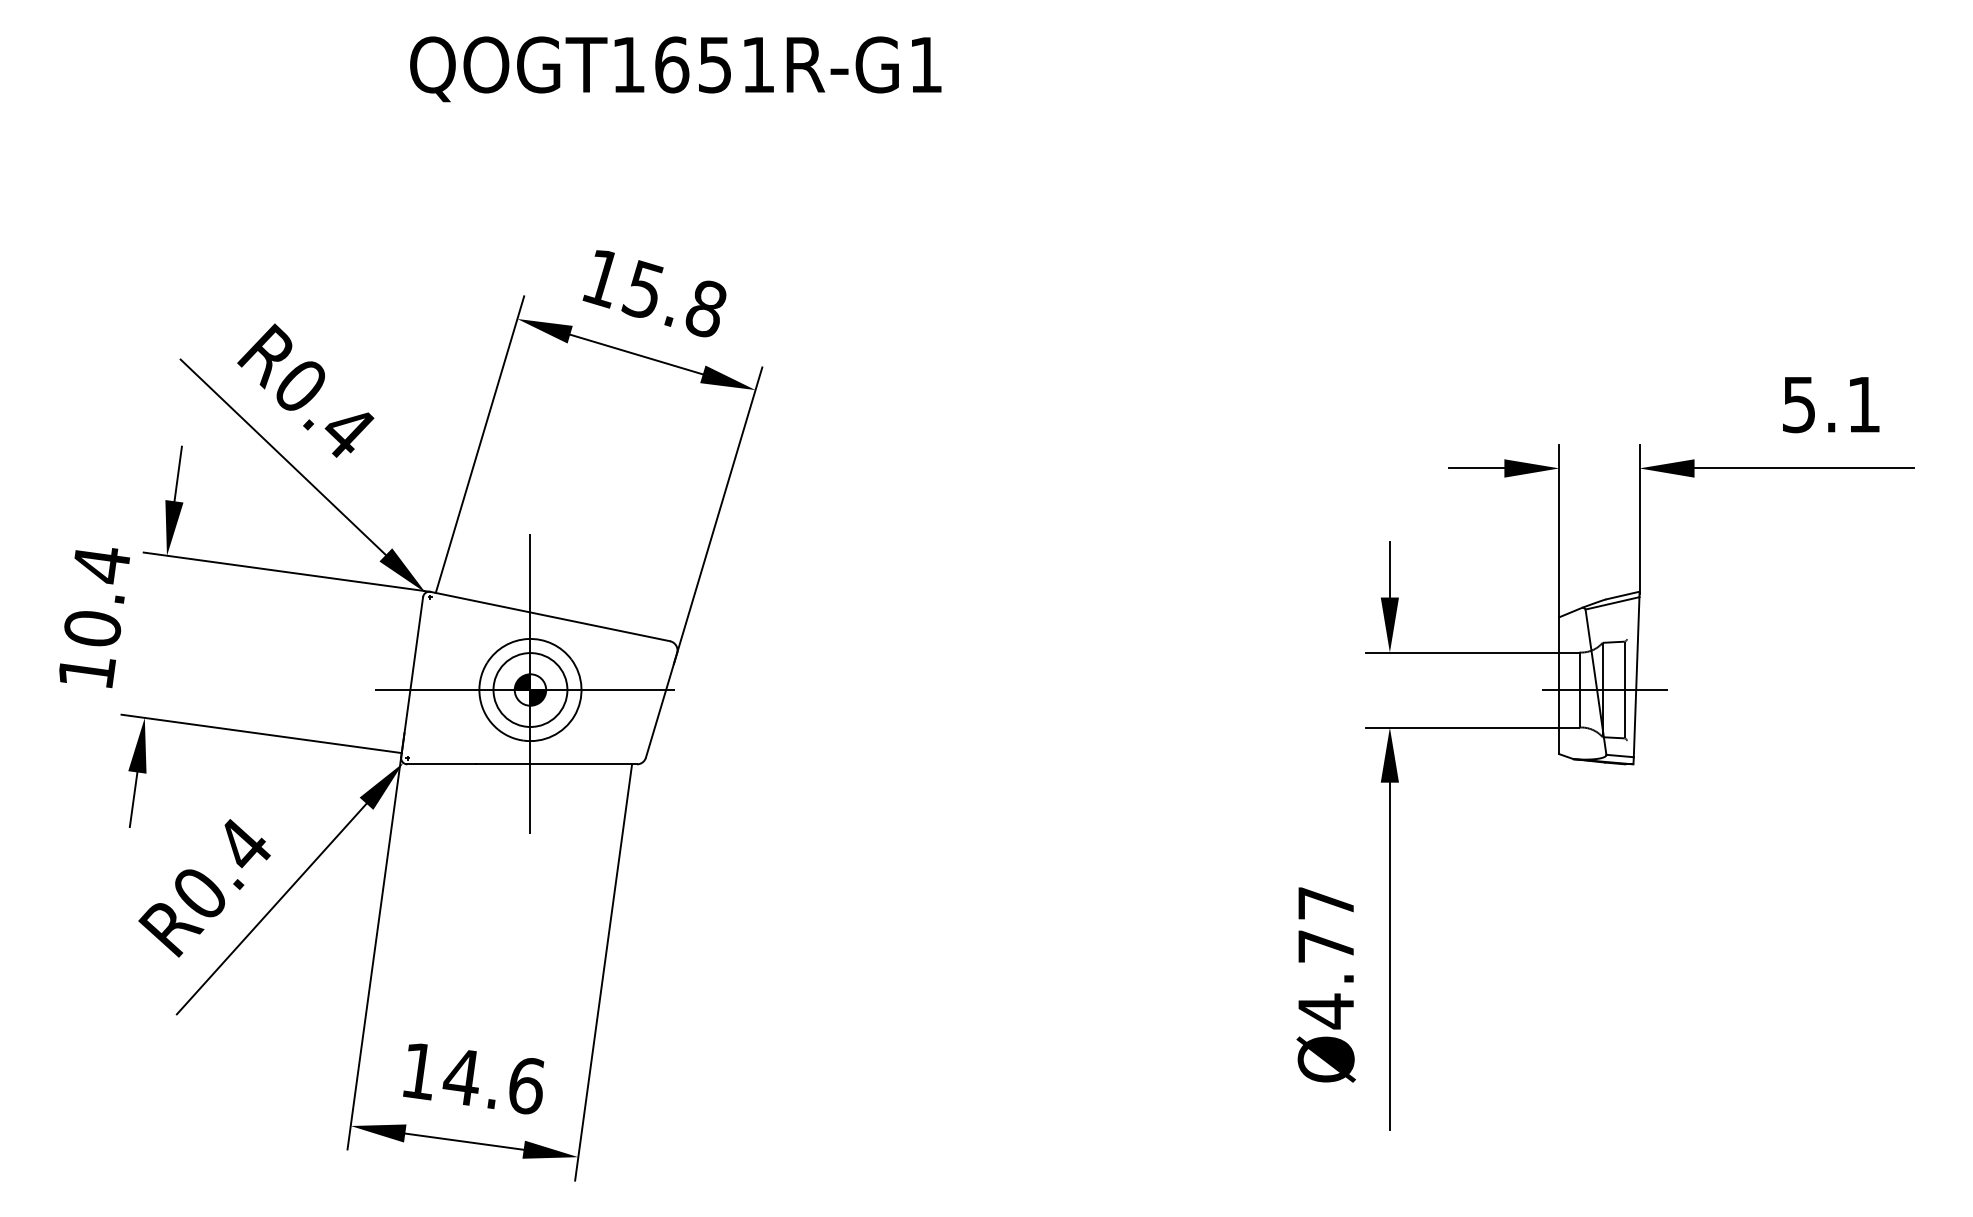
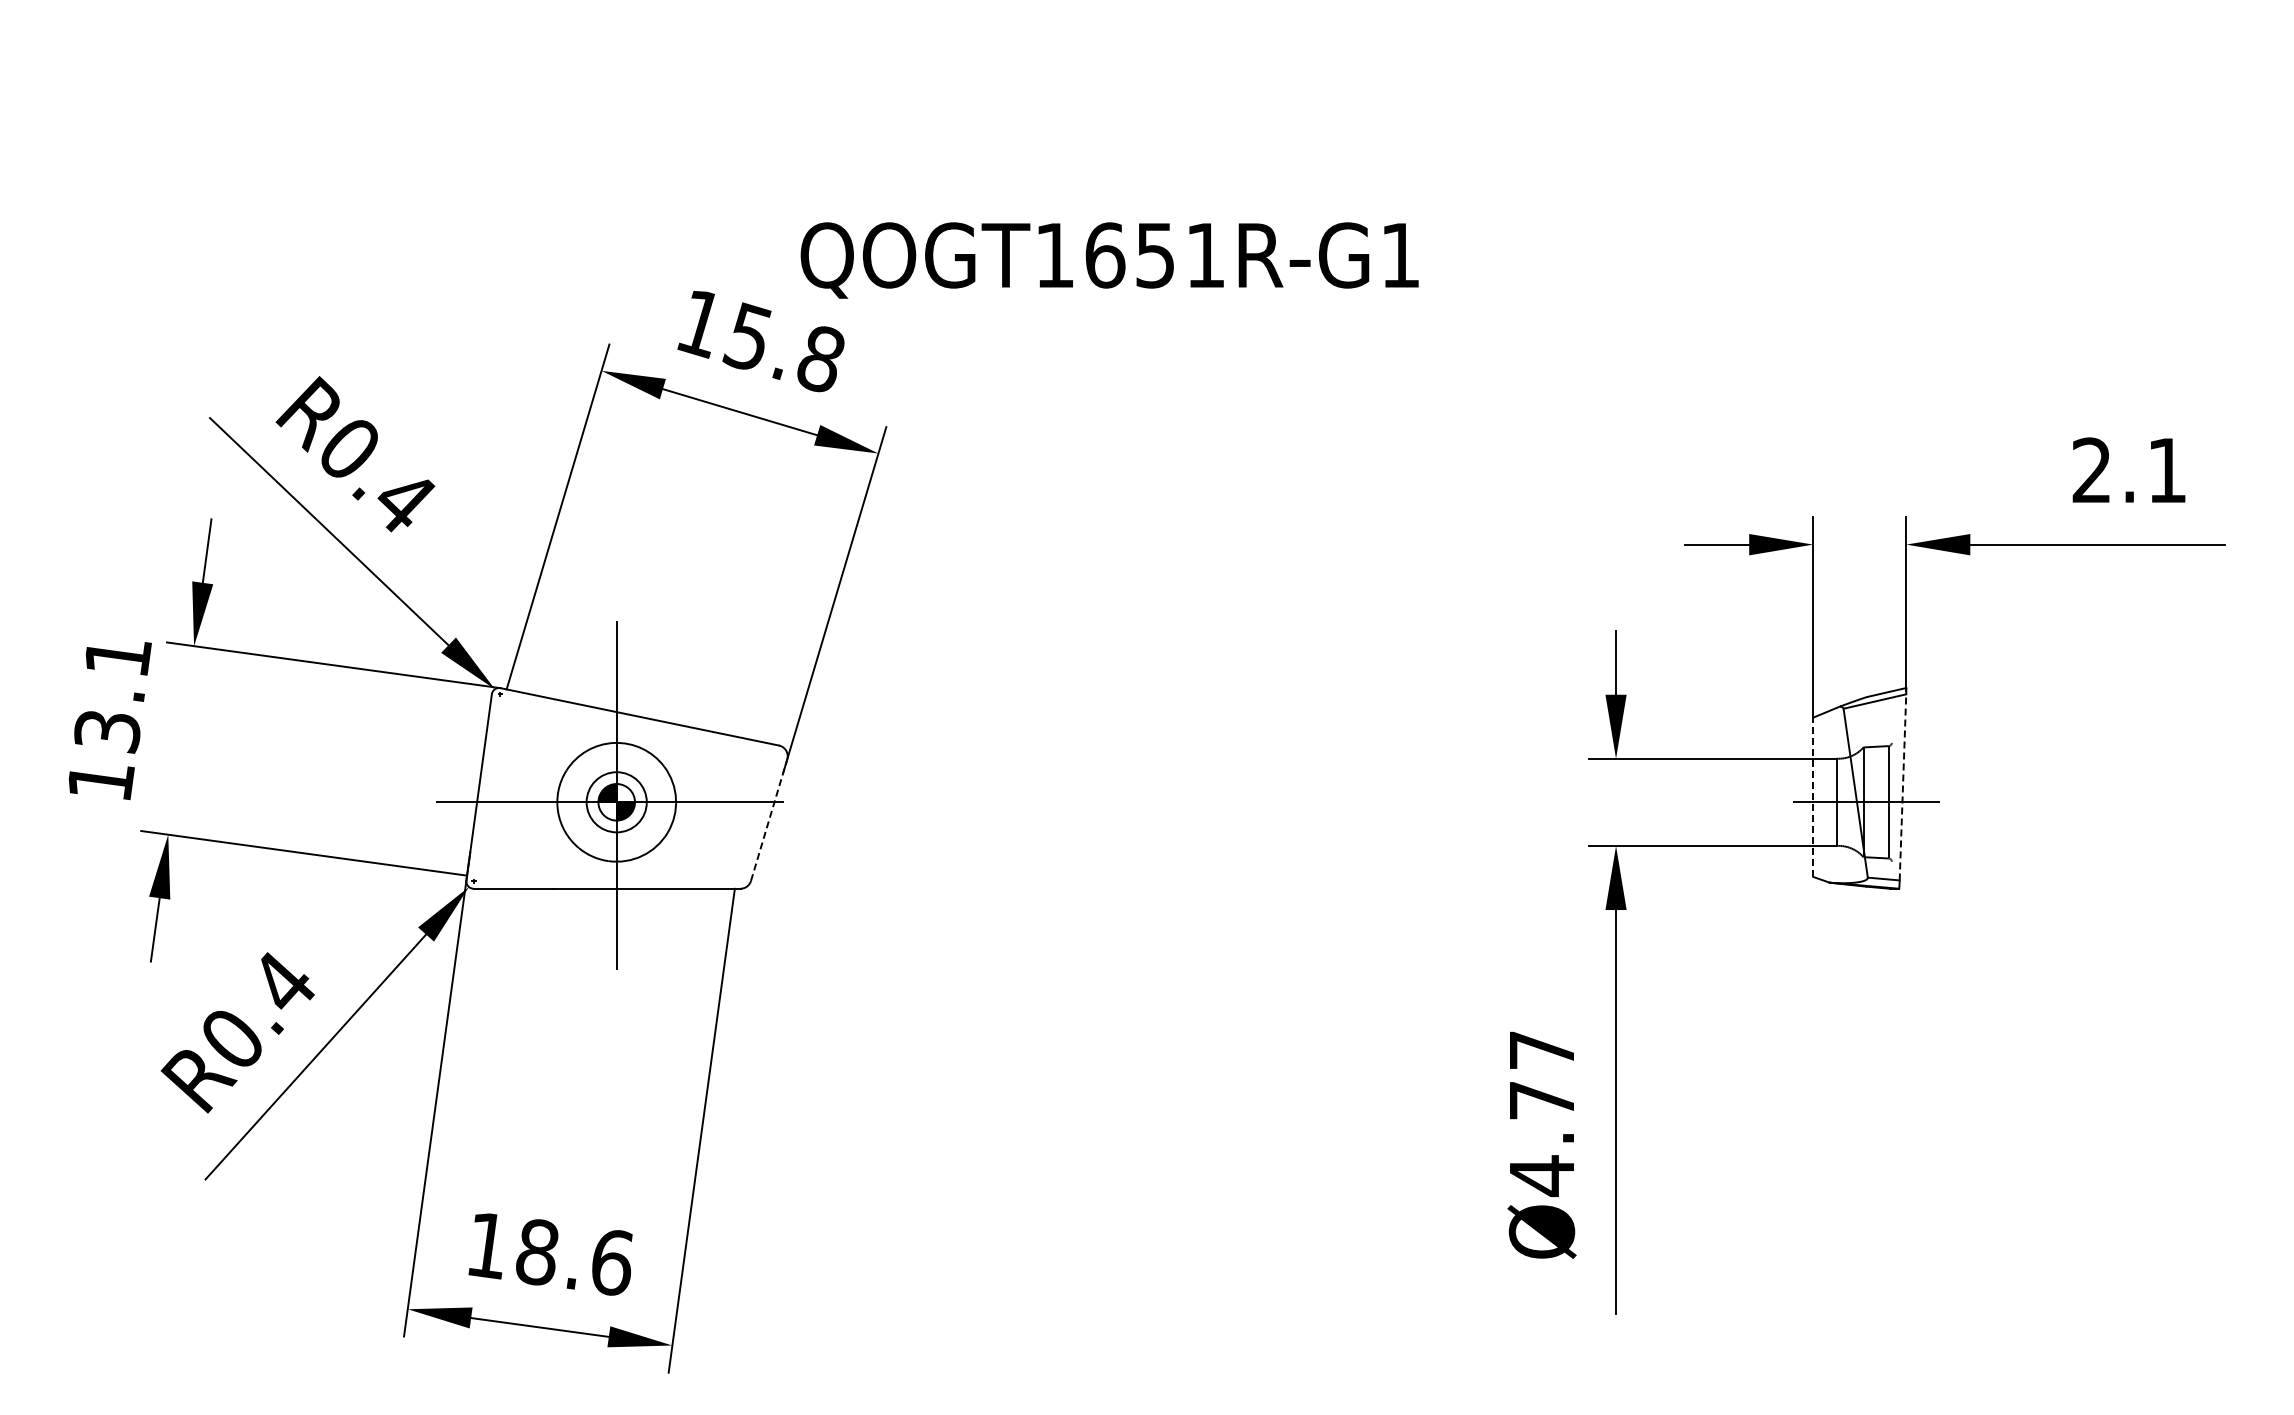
text: (675, 69) -> (1109, 260), moved
text: (1798, 404) -> (2091, 470), 5.1 -> 2.1
text: (96, 598) -> (112, 695), 10.4 -> 13.1
line: (1636, 676) -> (1902, 786), solid -> dashed
line: (1559, 685) -> (1813, 797), solid -> dashed
circle: (530, 690) -> (616, 802), size x0.7
line: (661, 704) -> (769, 819), solid -> dashed
text: (461, 1077) -> (536, 1252), 14.6 -> 18.6

